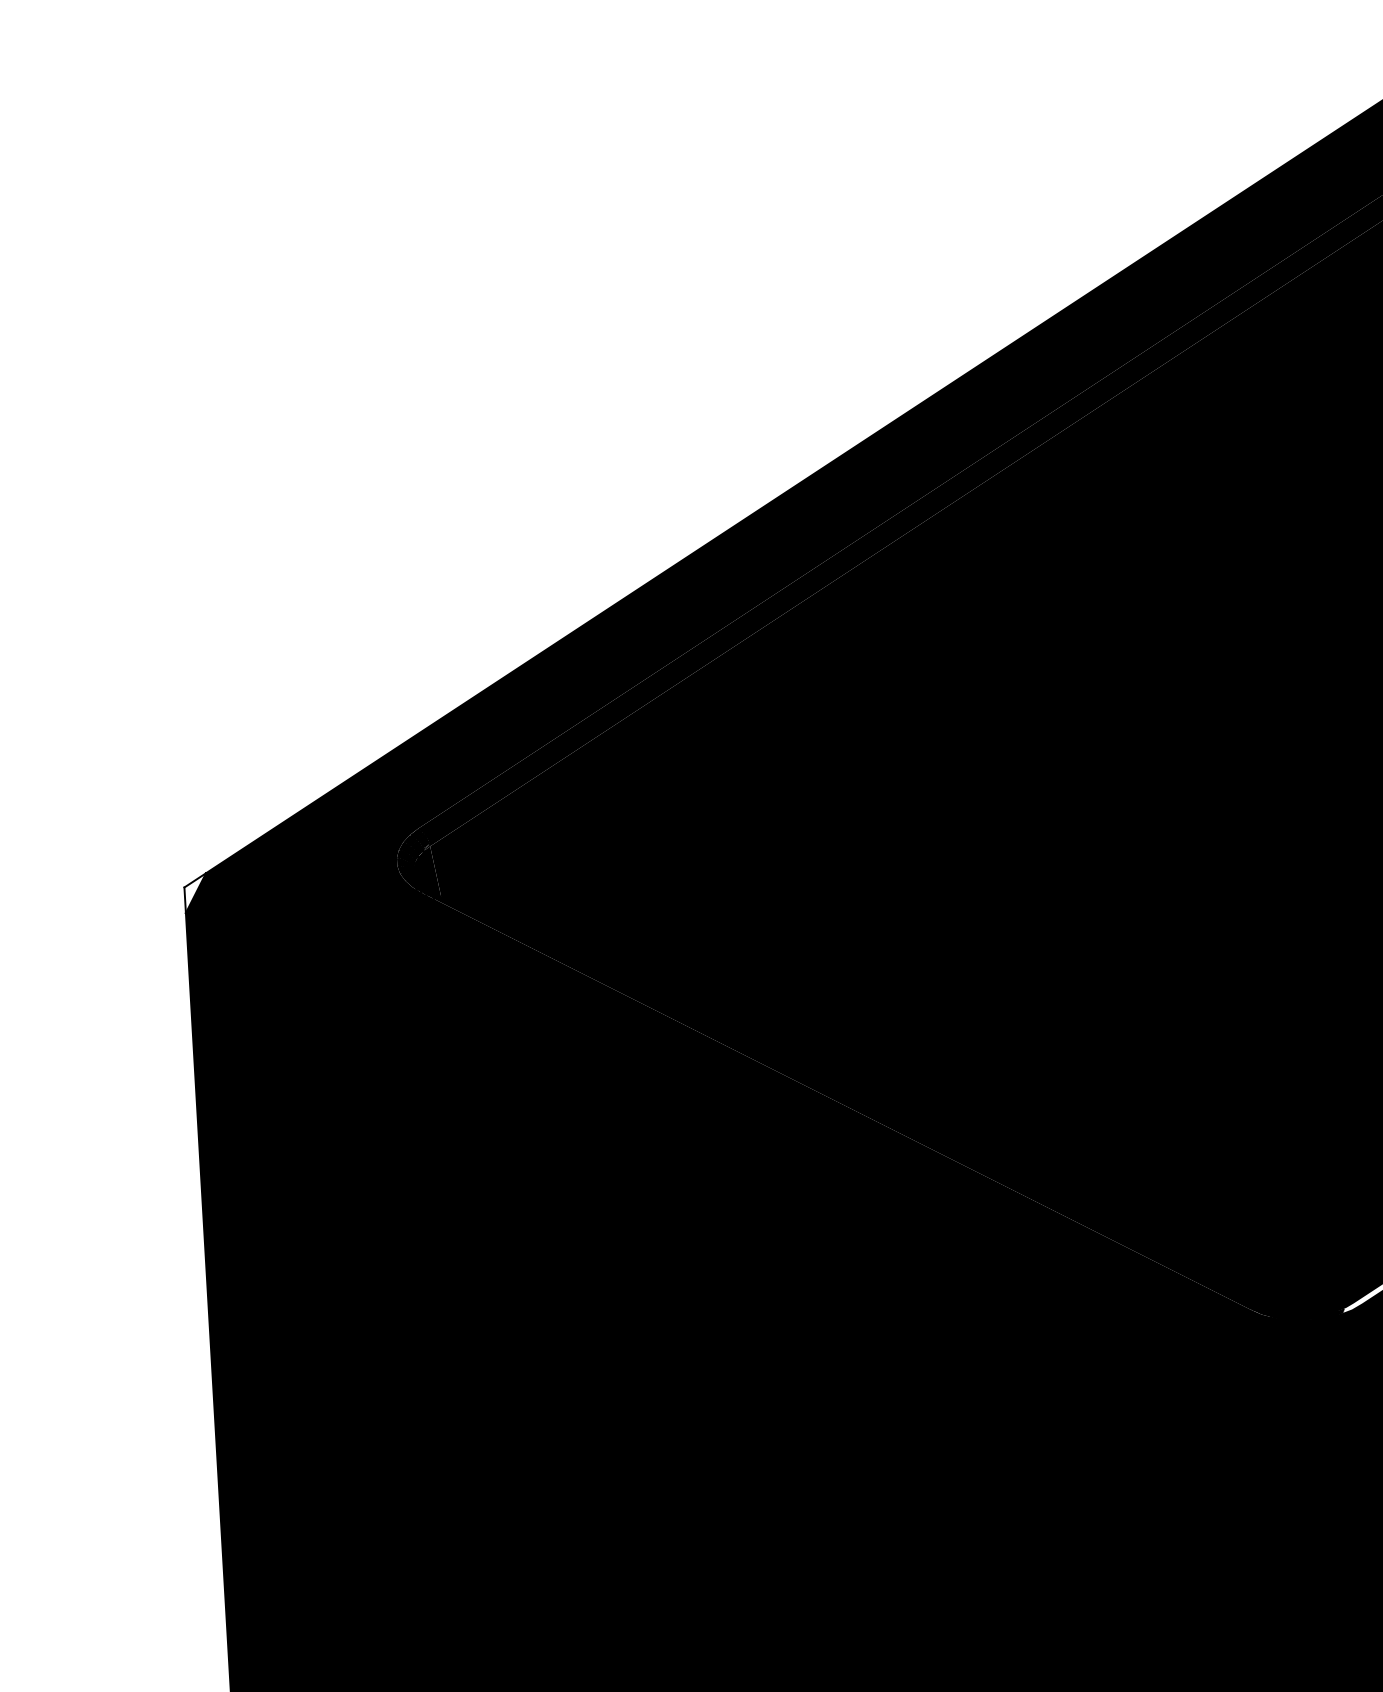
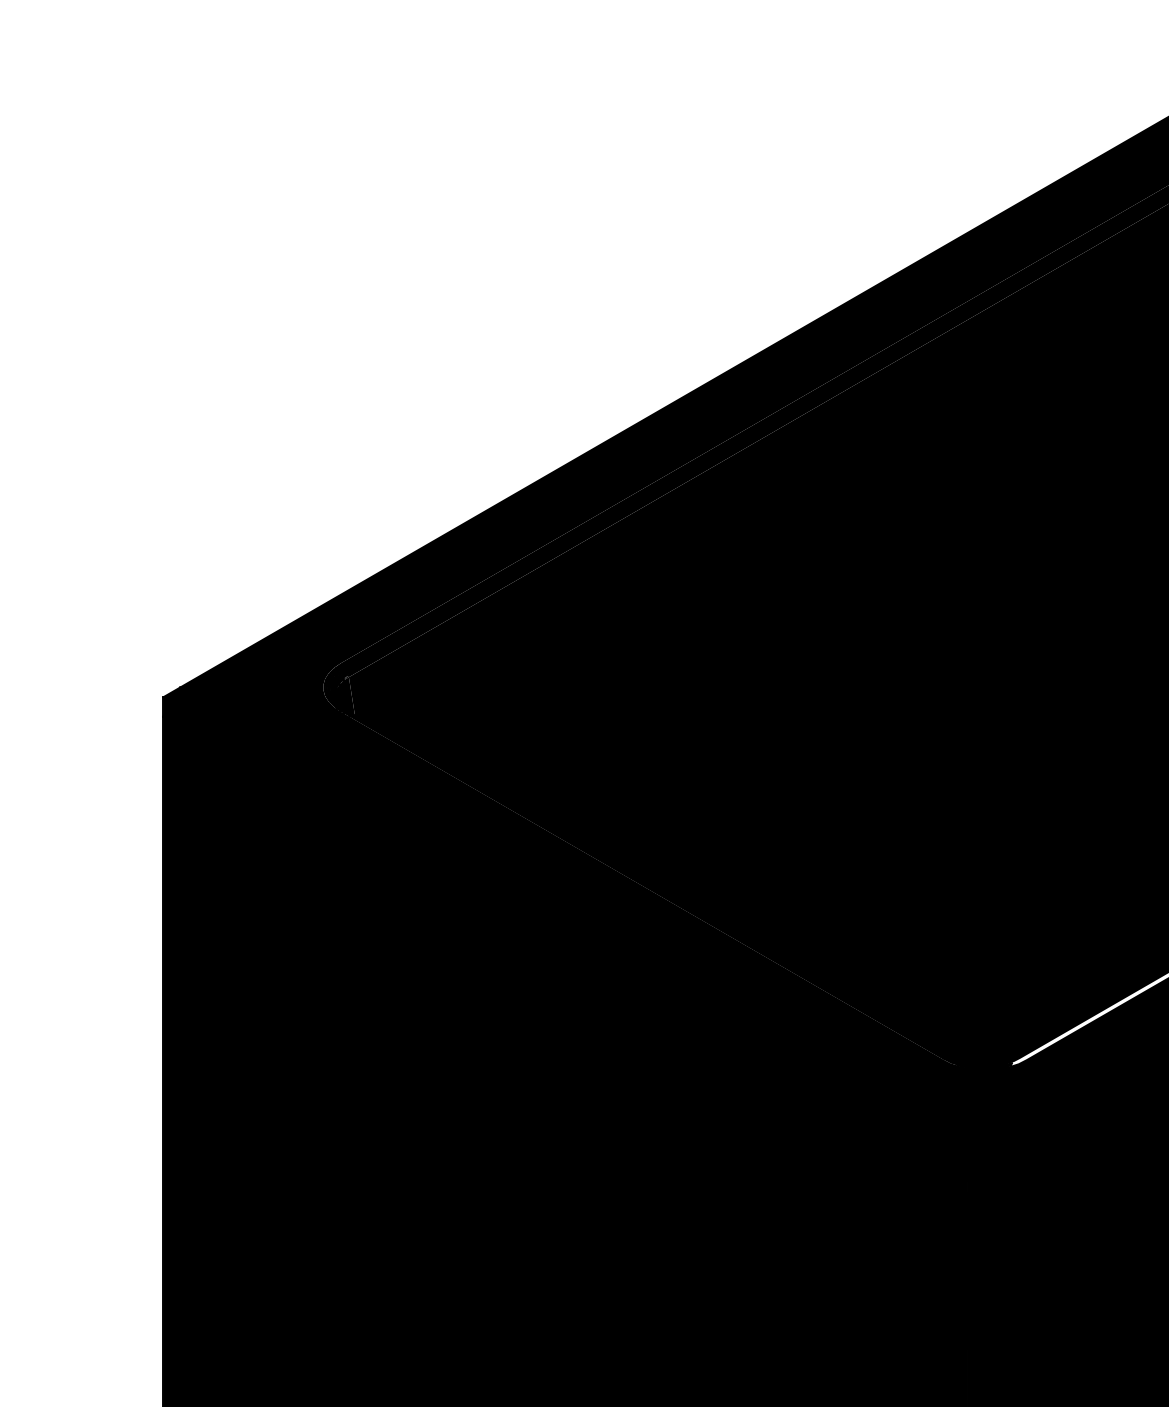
fill: (195, 892) -> (171, 701), added

